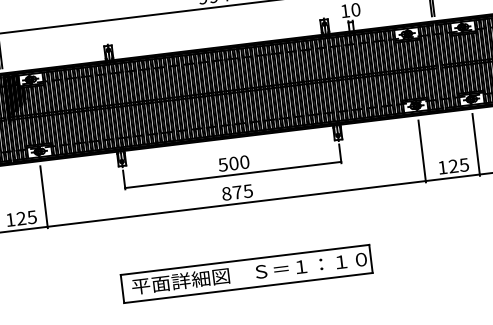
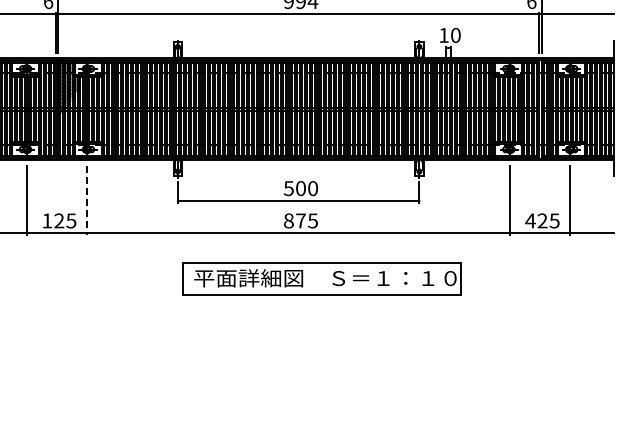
text: (442, 167) -> (530, 220), 125 -> 425
line: (44, 197) -> (87, 200), solid -> dashed
part: (245, 273) -> (321, 278), moved

